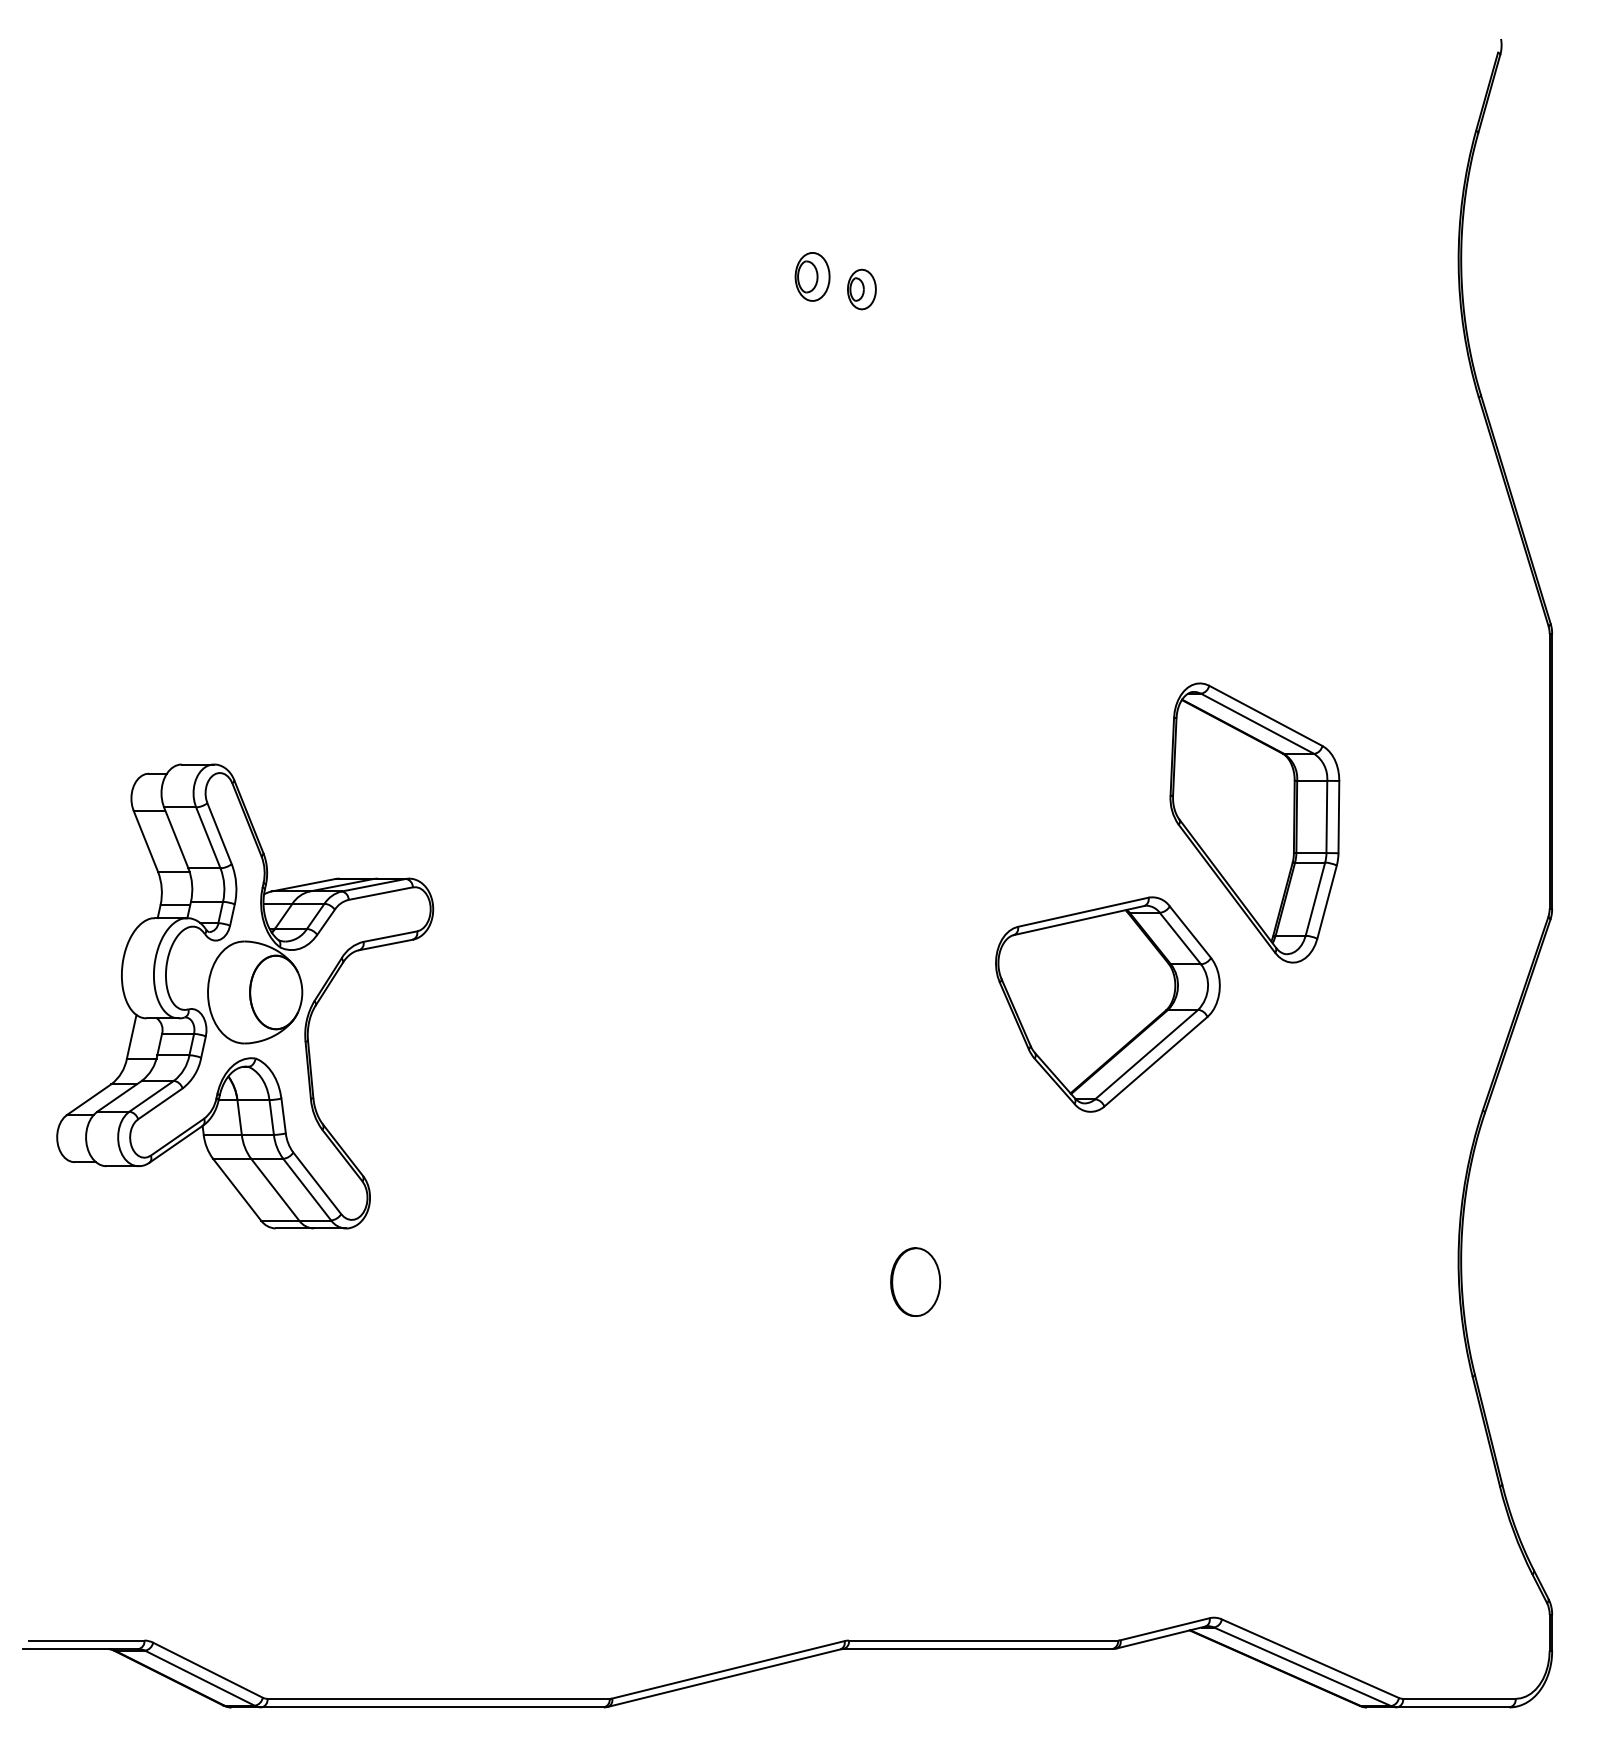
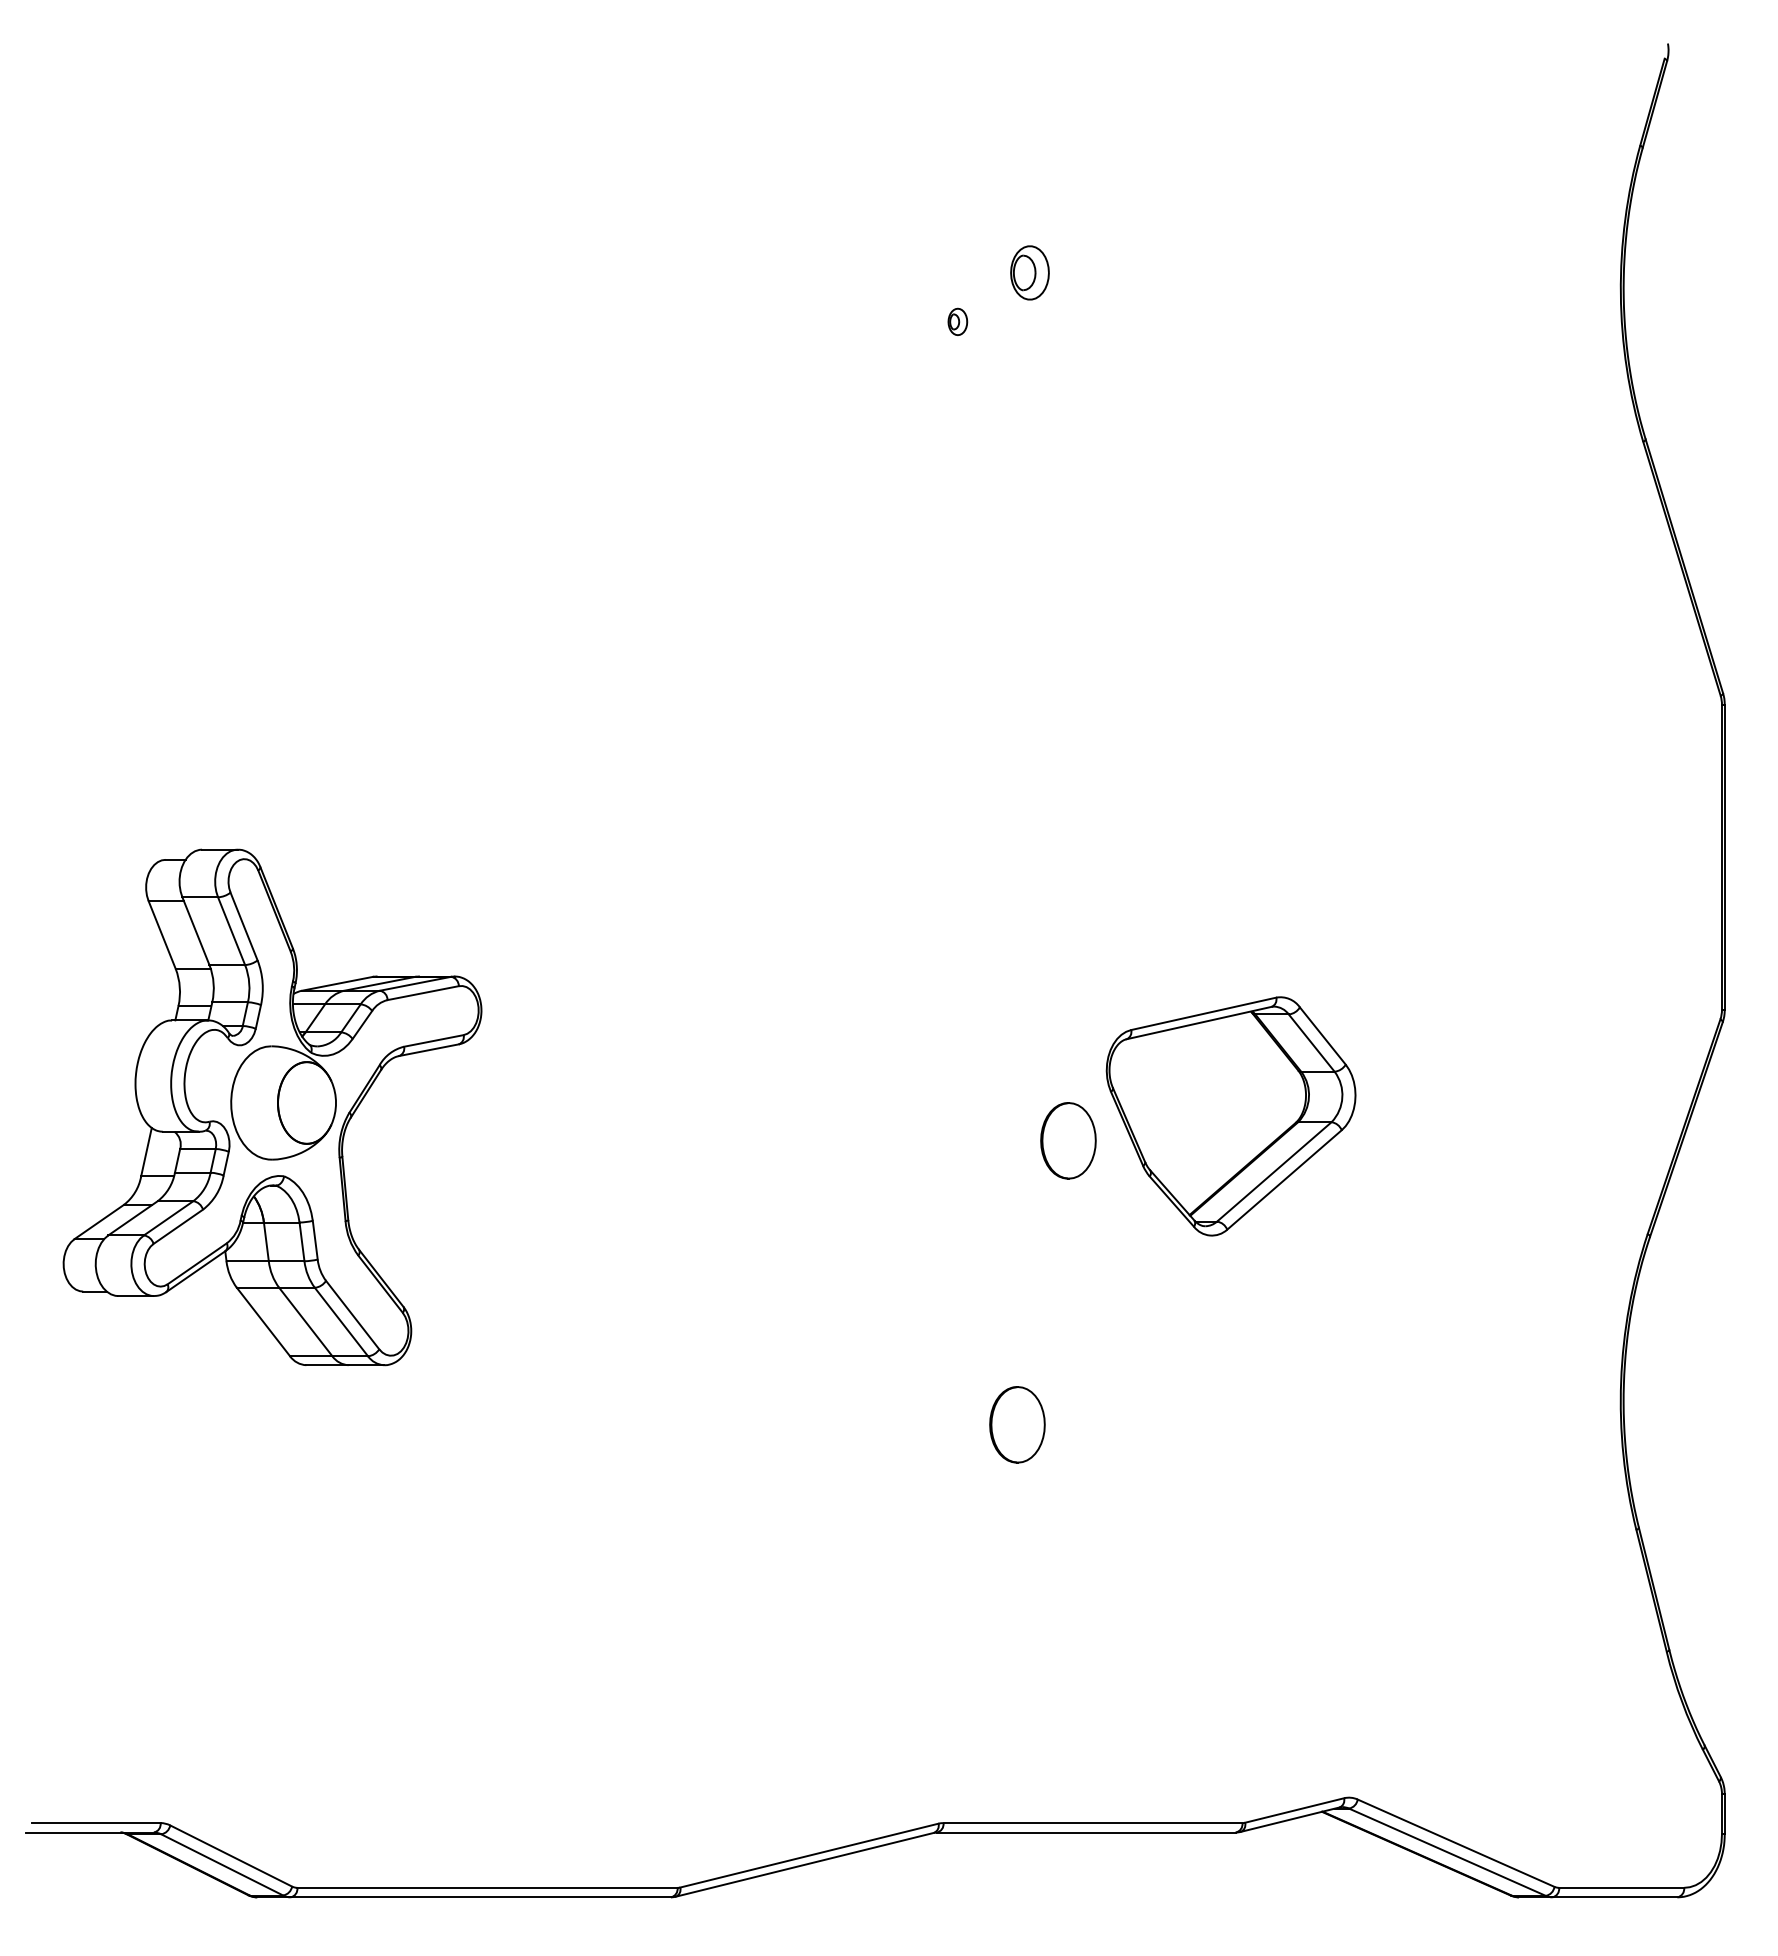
part: (812, 276) -> (1029, 272), moved
part: (861, 289) -> (957, 321), size x0.6
part: (1254, 822) -> (1394, 914), removed
part: (961, 1026) -> (1068, 1140), added

